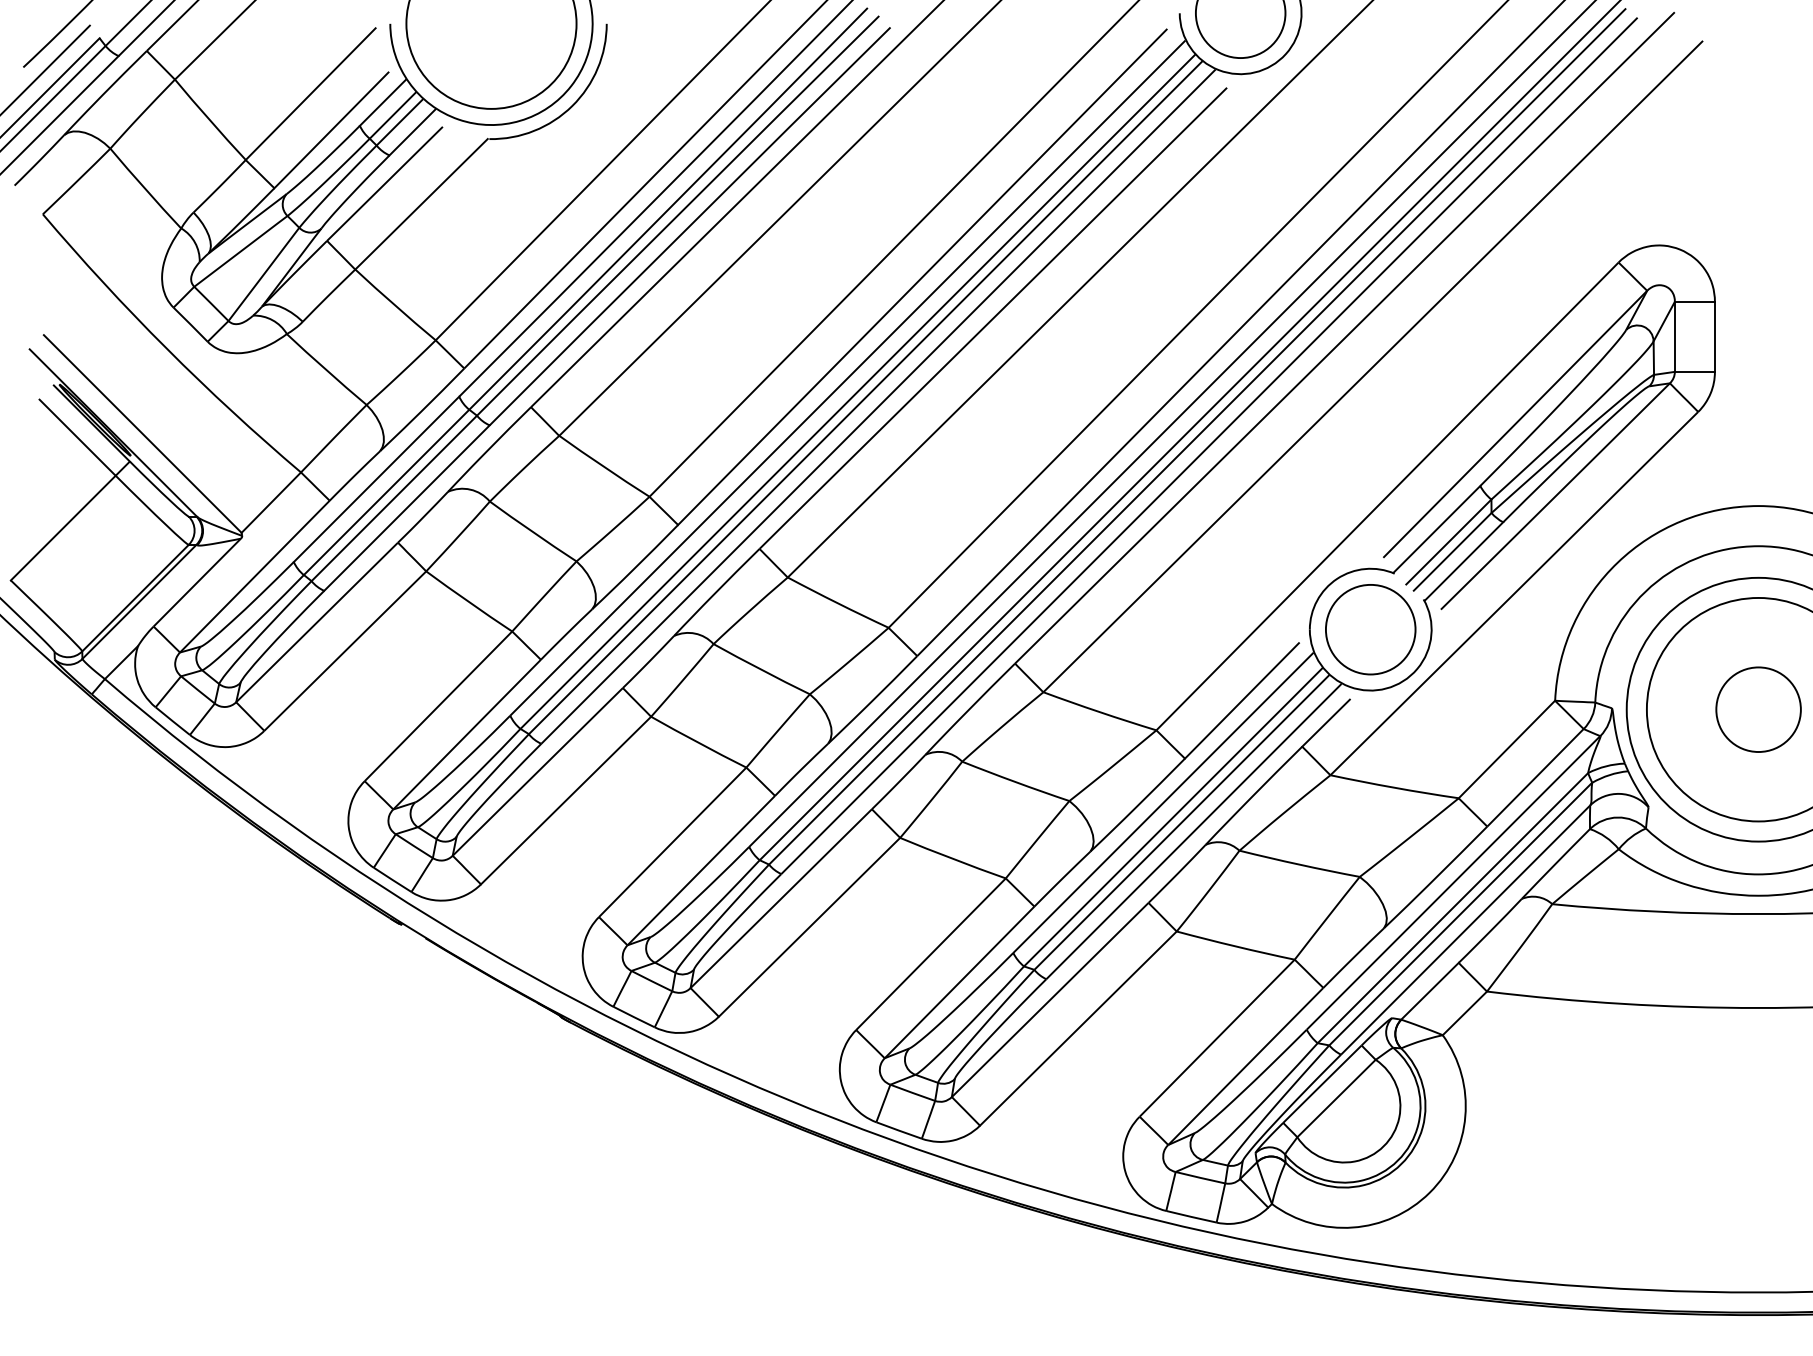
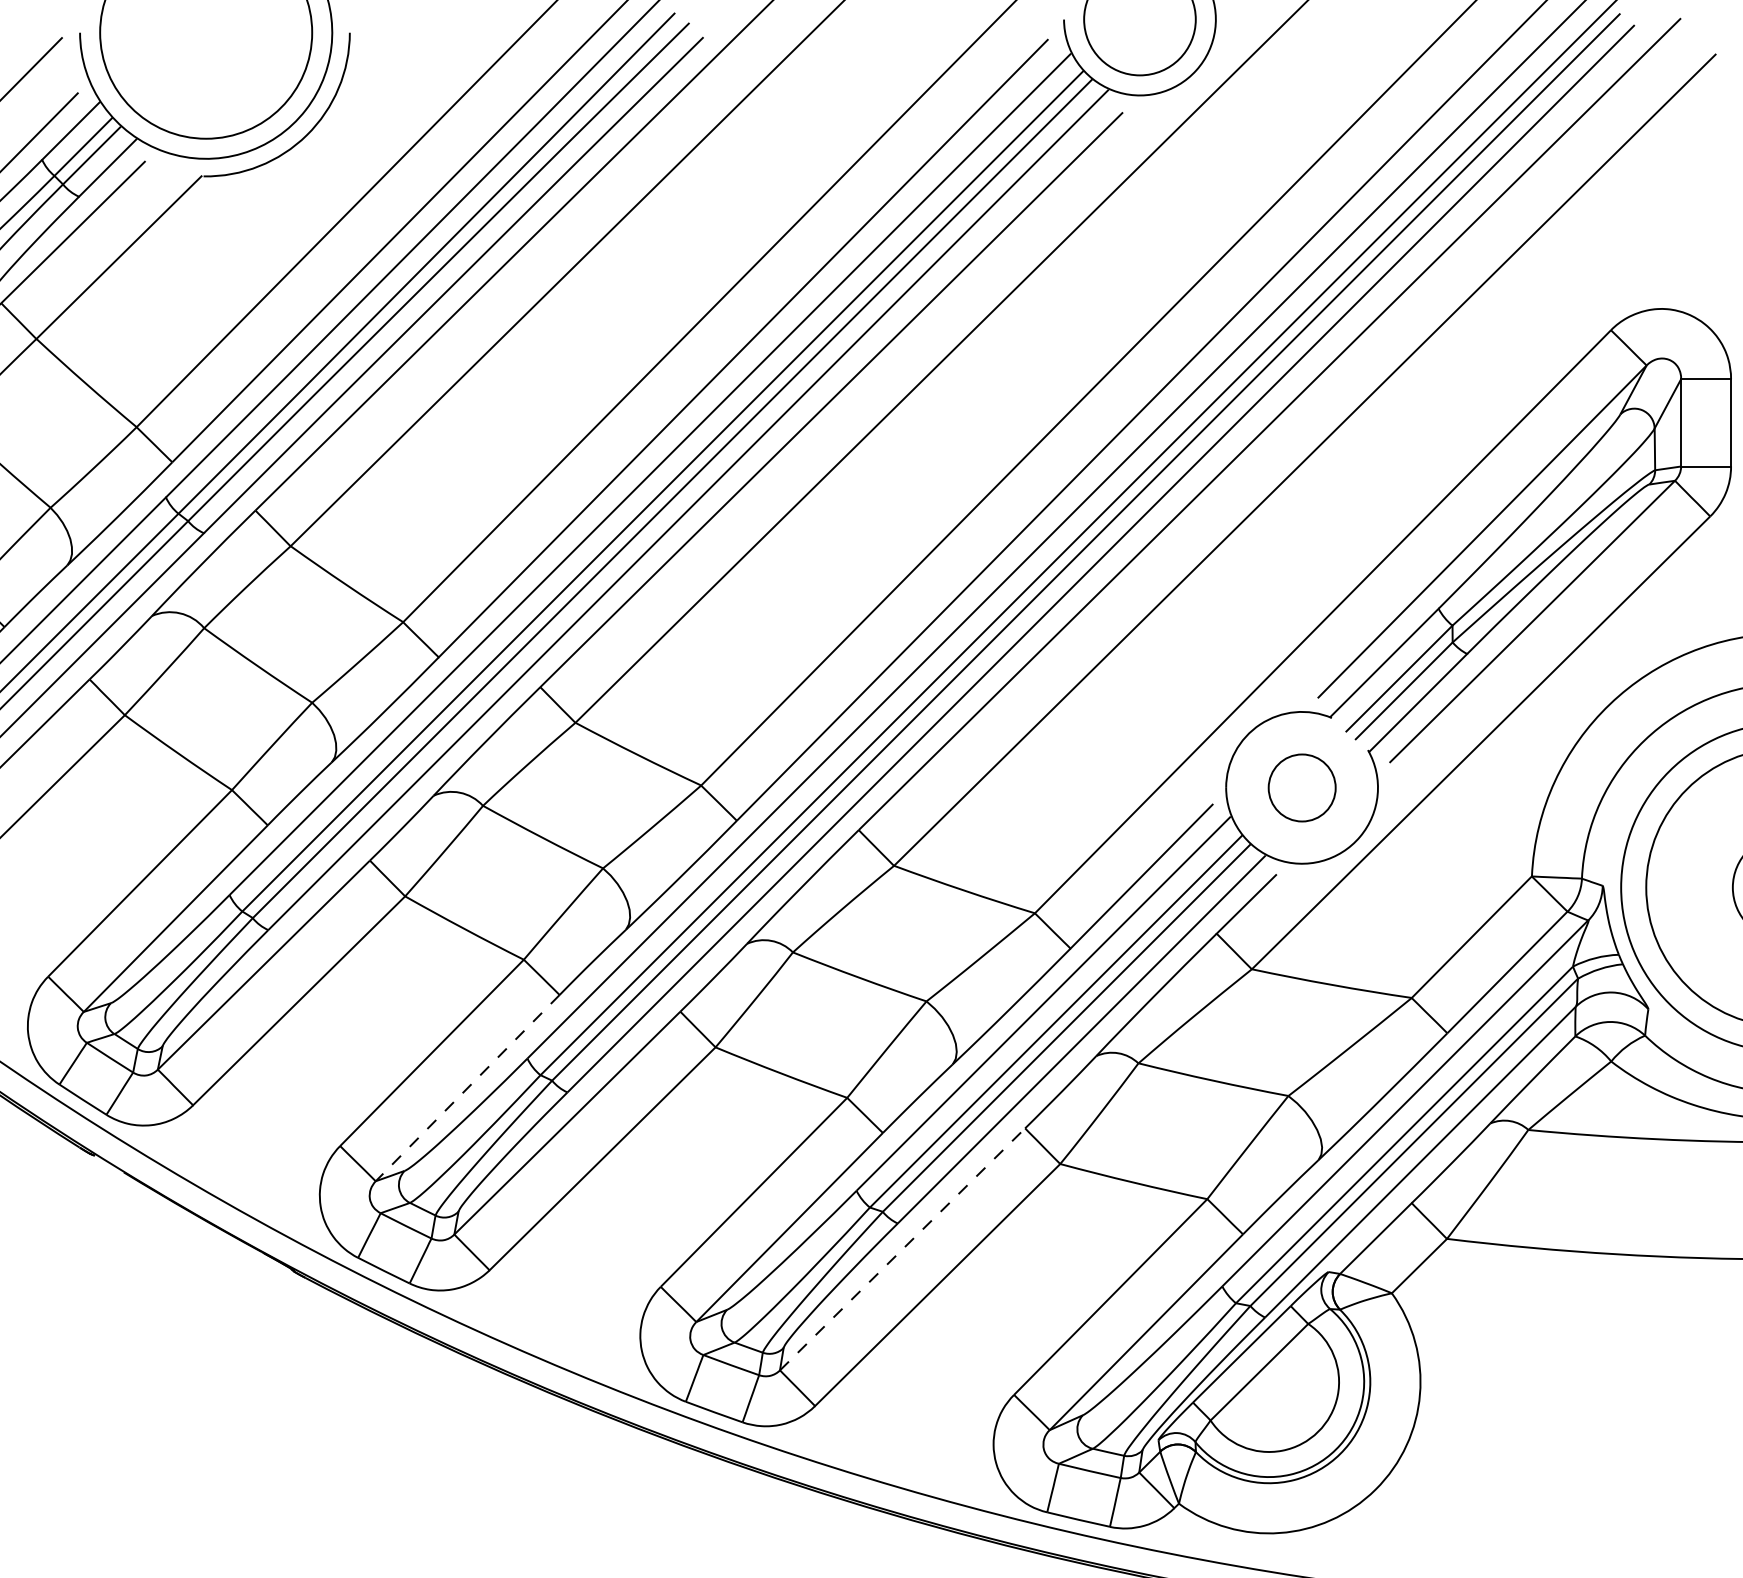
circle: (1370, 629) -> (1301, 787), size x0.6
line: (701, 870) -> (467, 1087), solid -> dashed
line: (1049, 1000) -> (901, 1250), solid -> dashed

